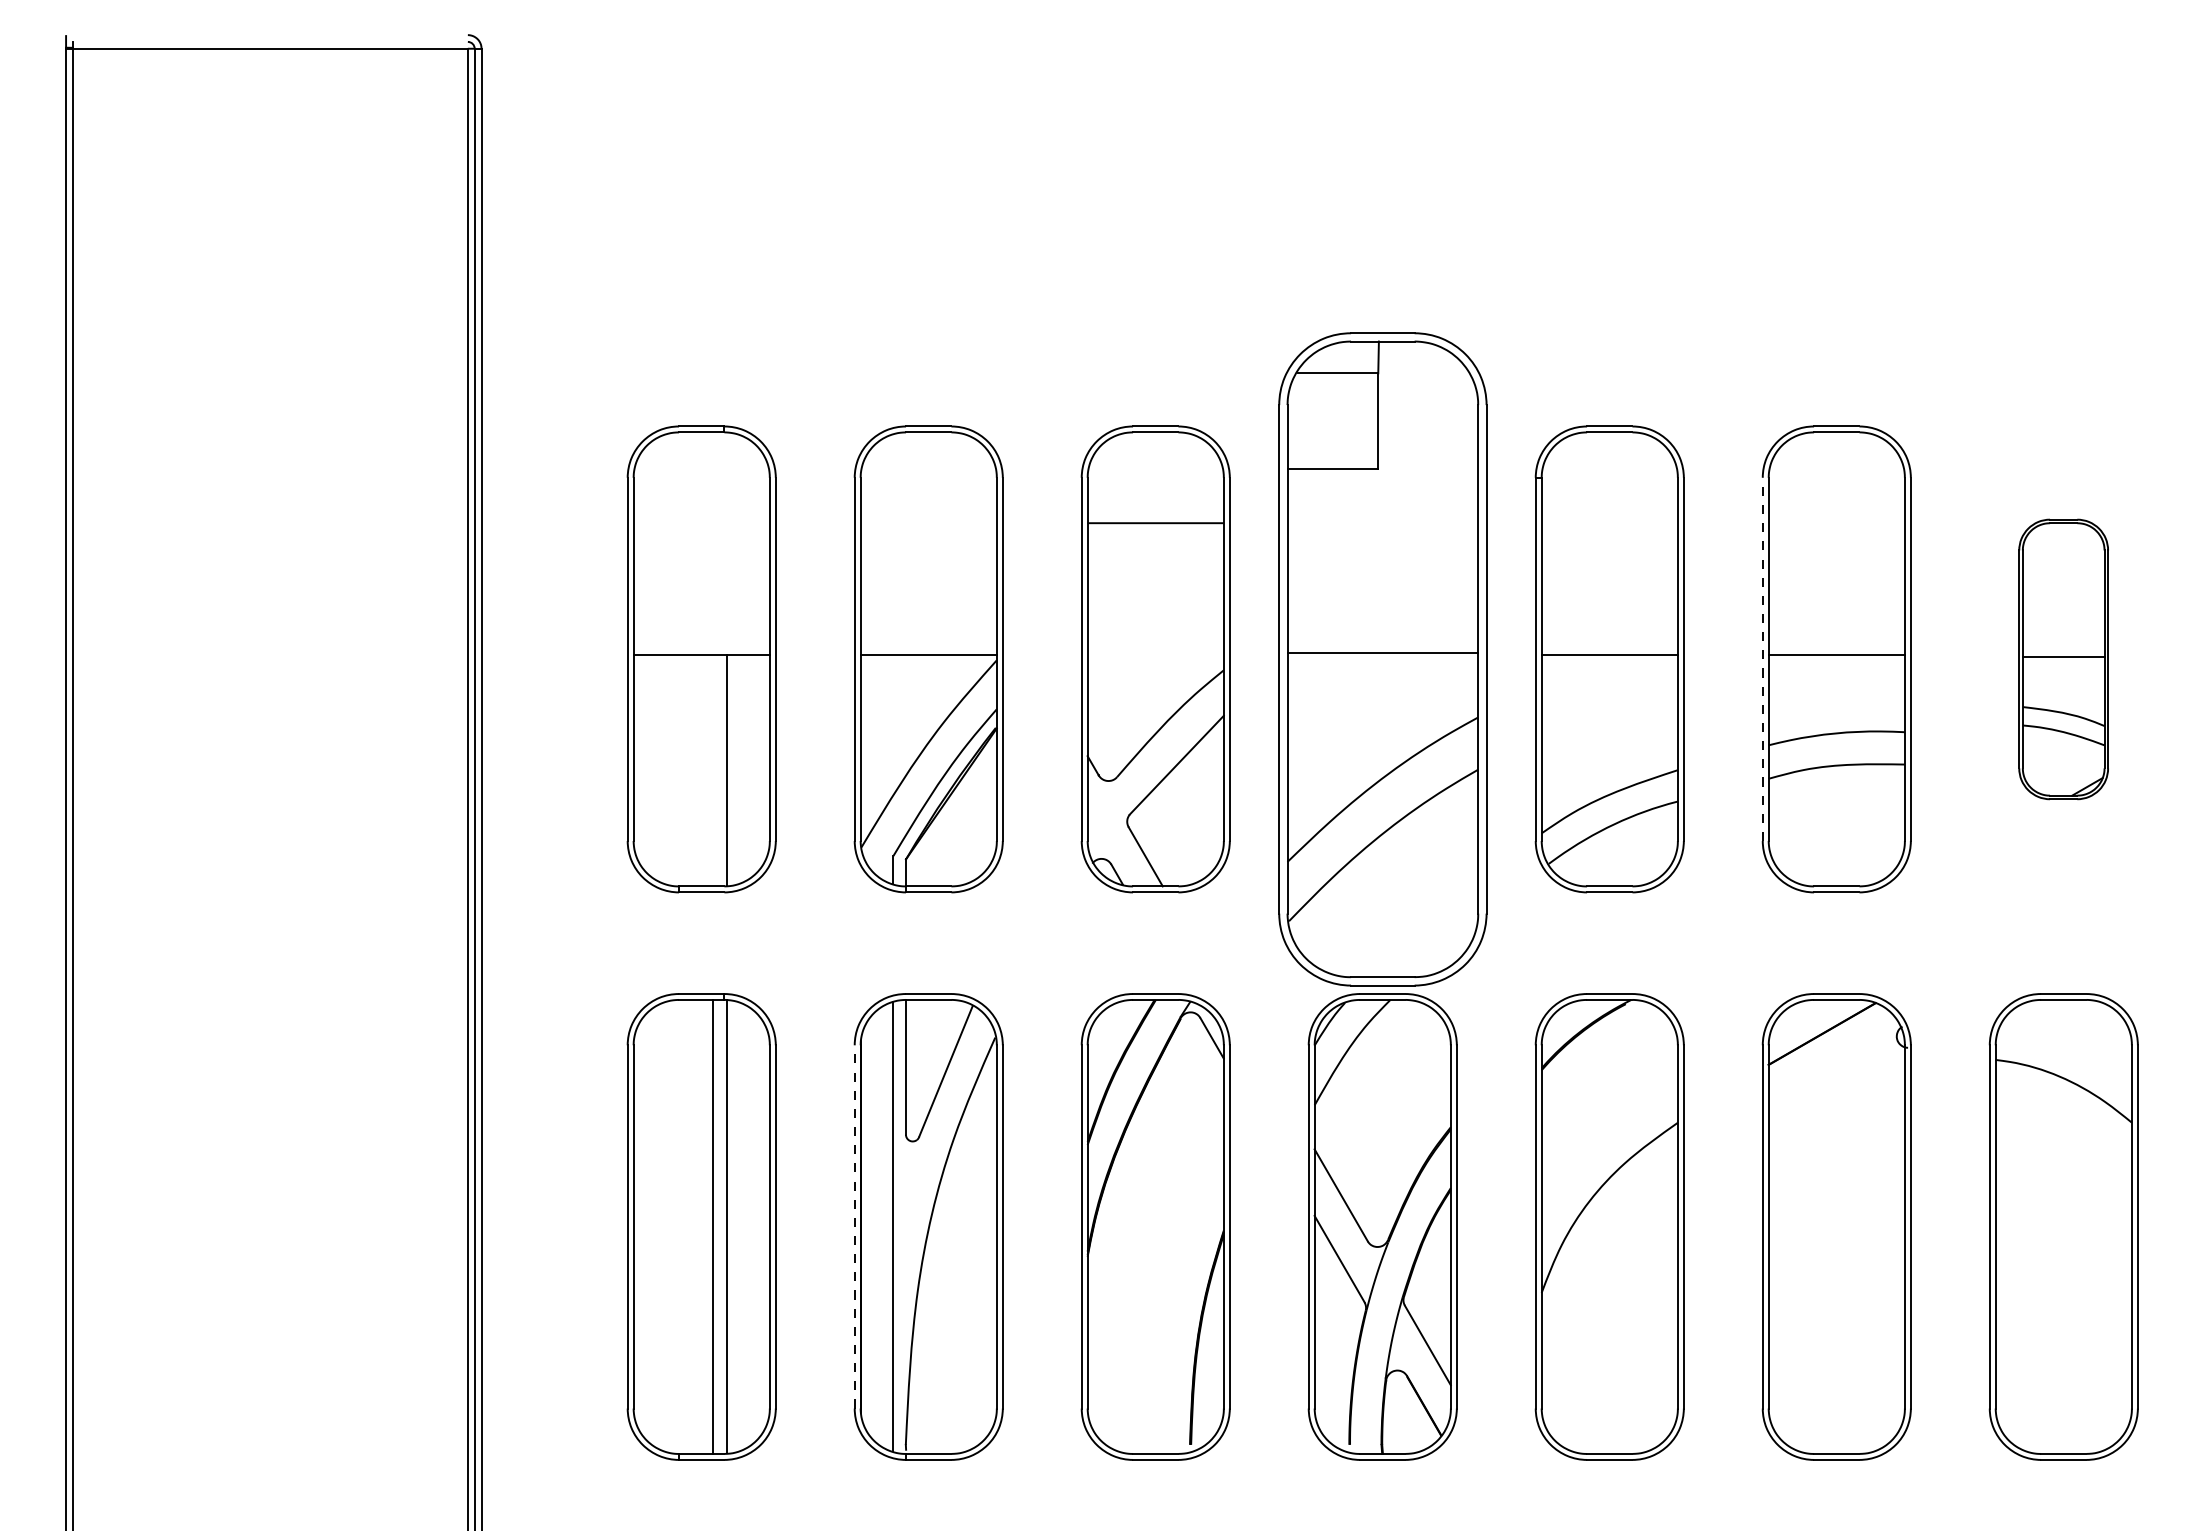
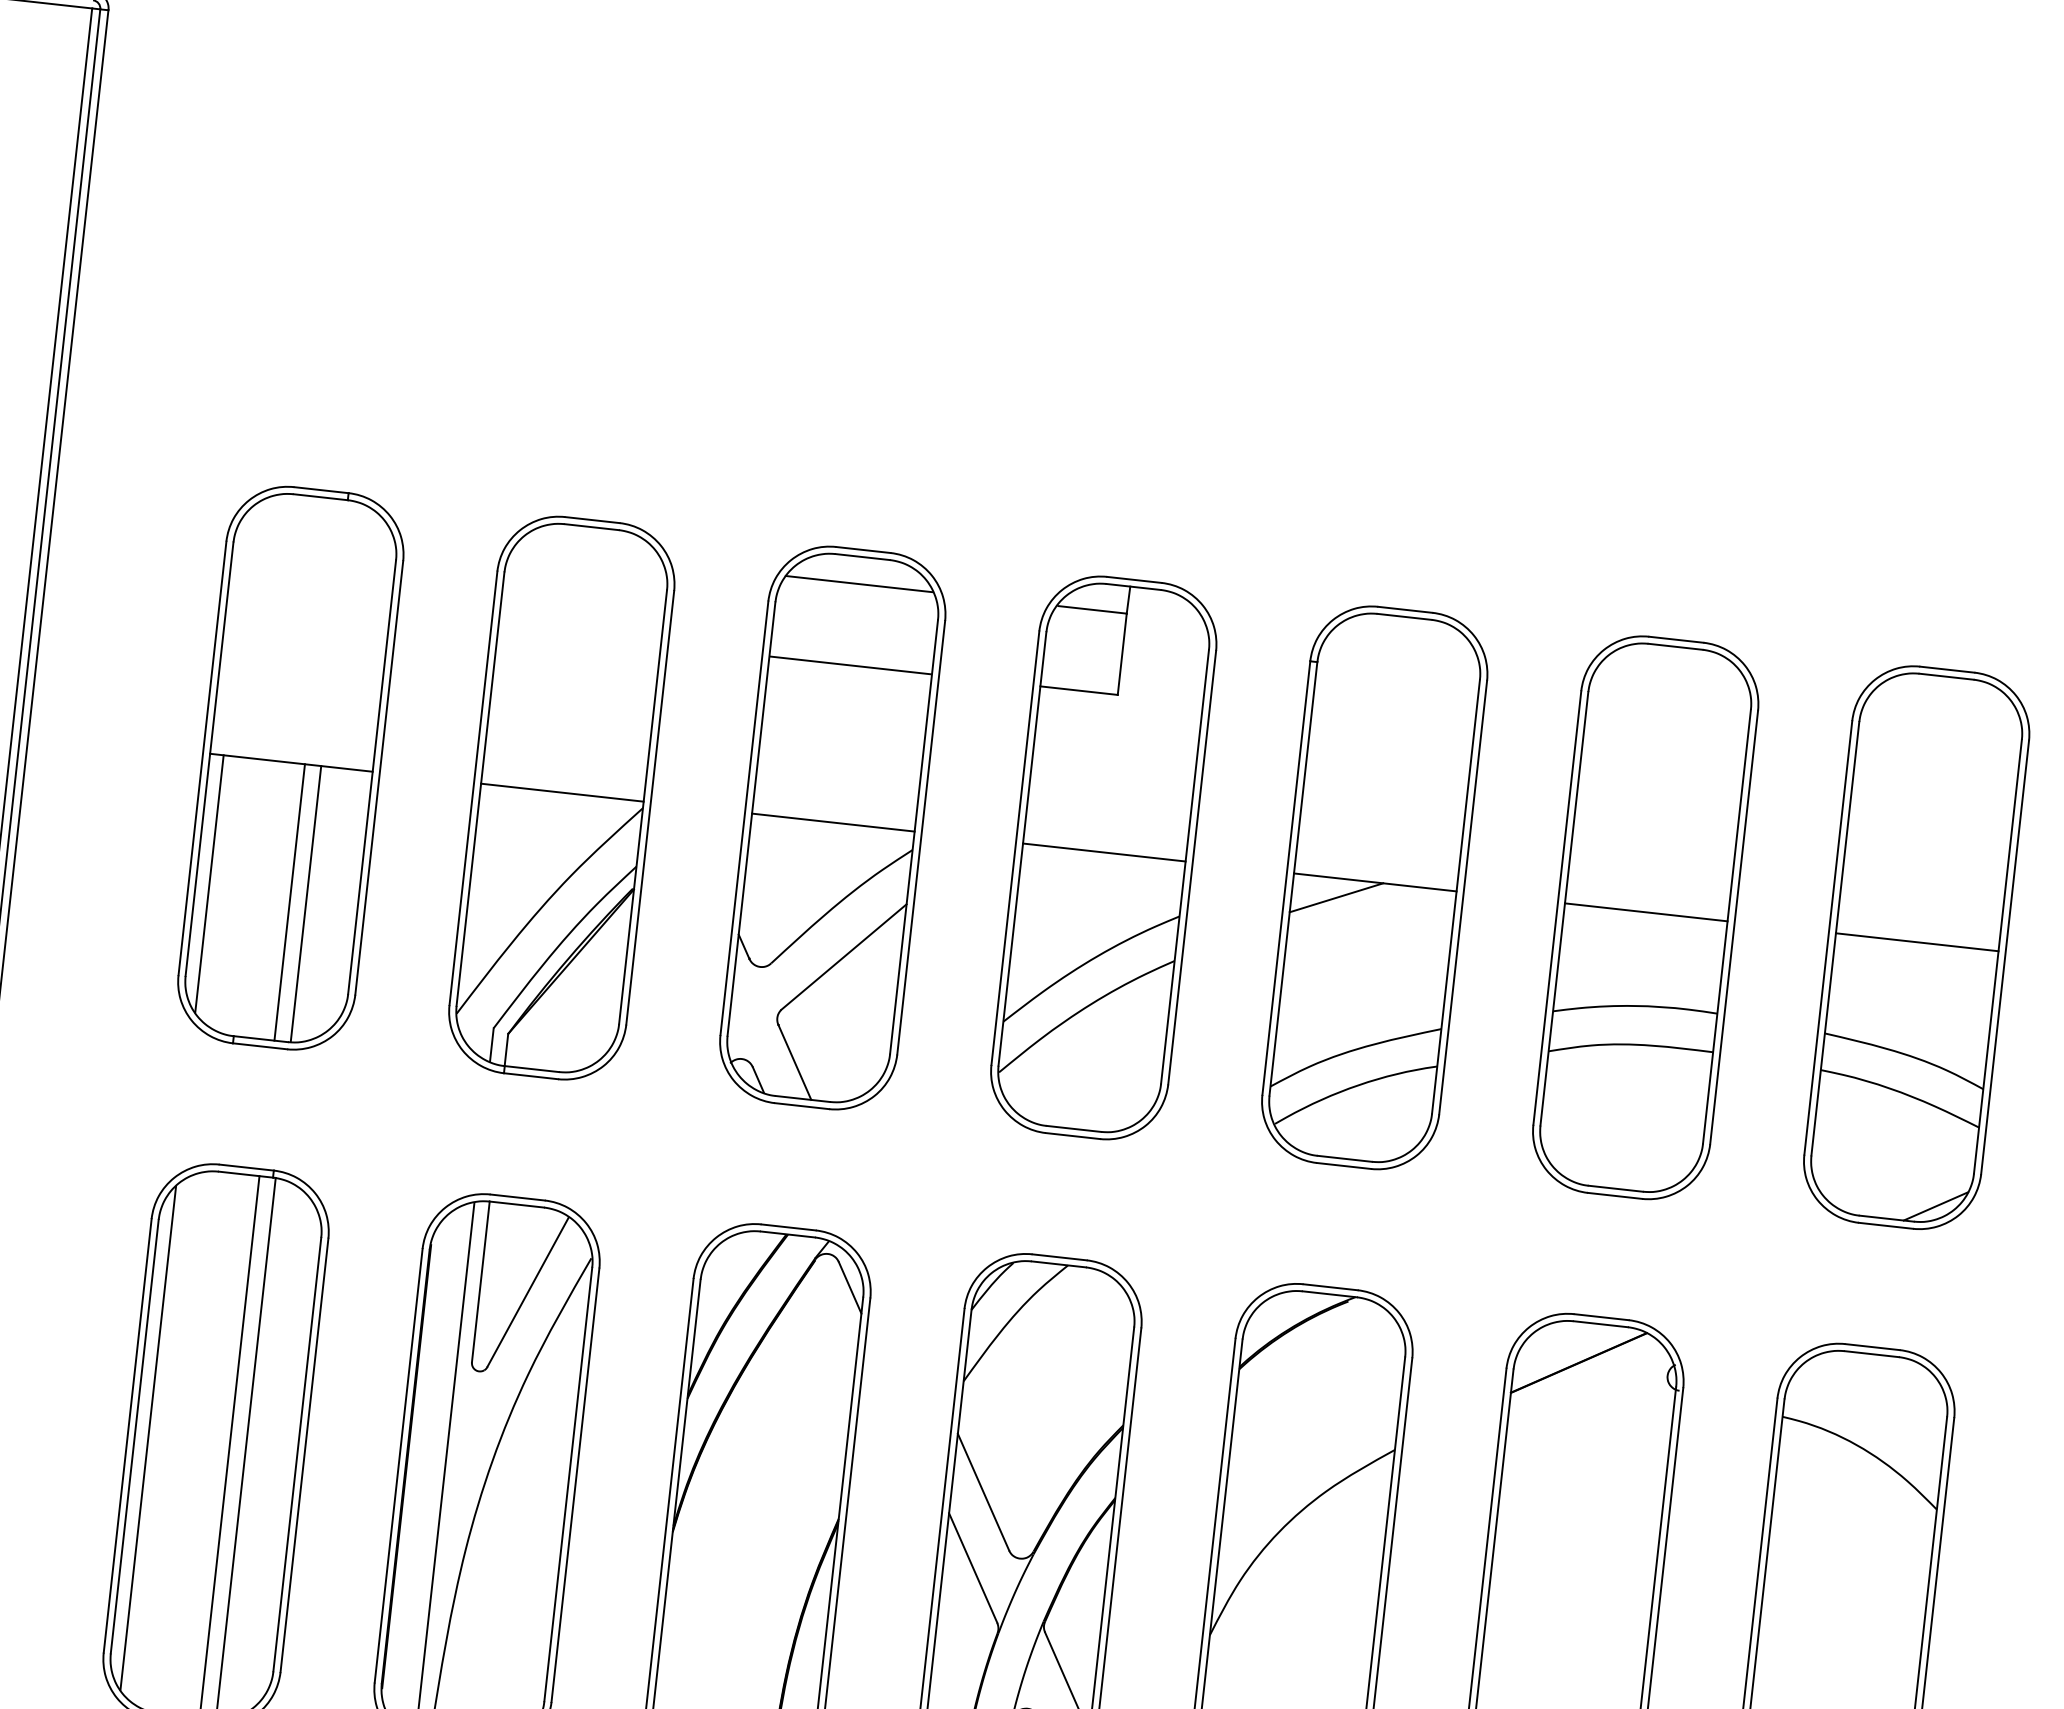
line: (1154, 455) -> (858, 584), added
line: (1155, 654) -> (833, 822), added
part: (1382, 659) -> (1103, 858), size x0.71
line: (1762, 659) -> (1557, 908), dashed -> solid
part: (2063, 659) -> (1916, 947), size x1.67
line: (1578, 670) -> (1335, 896), added
line: (644, 762) -> (208, 883), added
line: (713, 770) -> (290, 902), added
line: (644, 1226) -> (147, 1437), added
line: (854, 1226) -> (398, 1465), dashed -> solid

